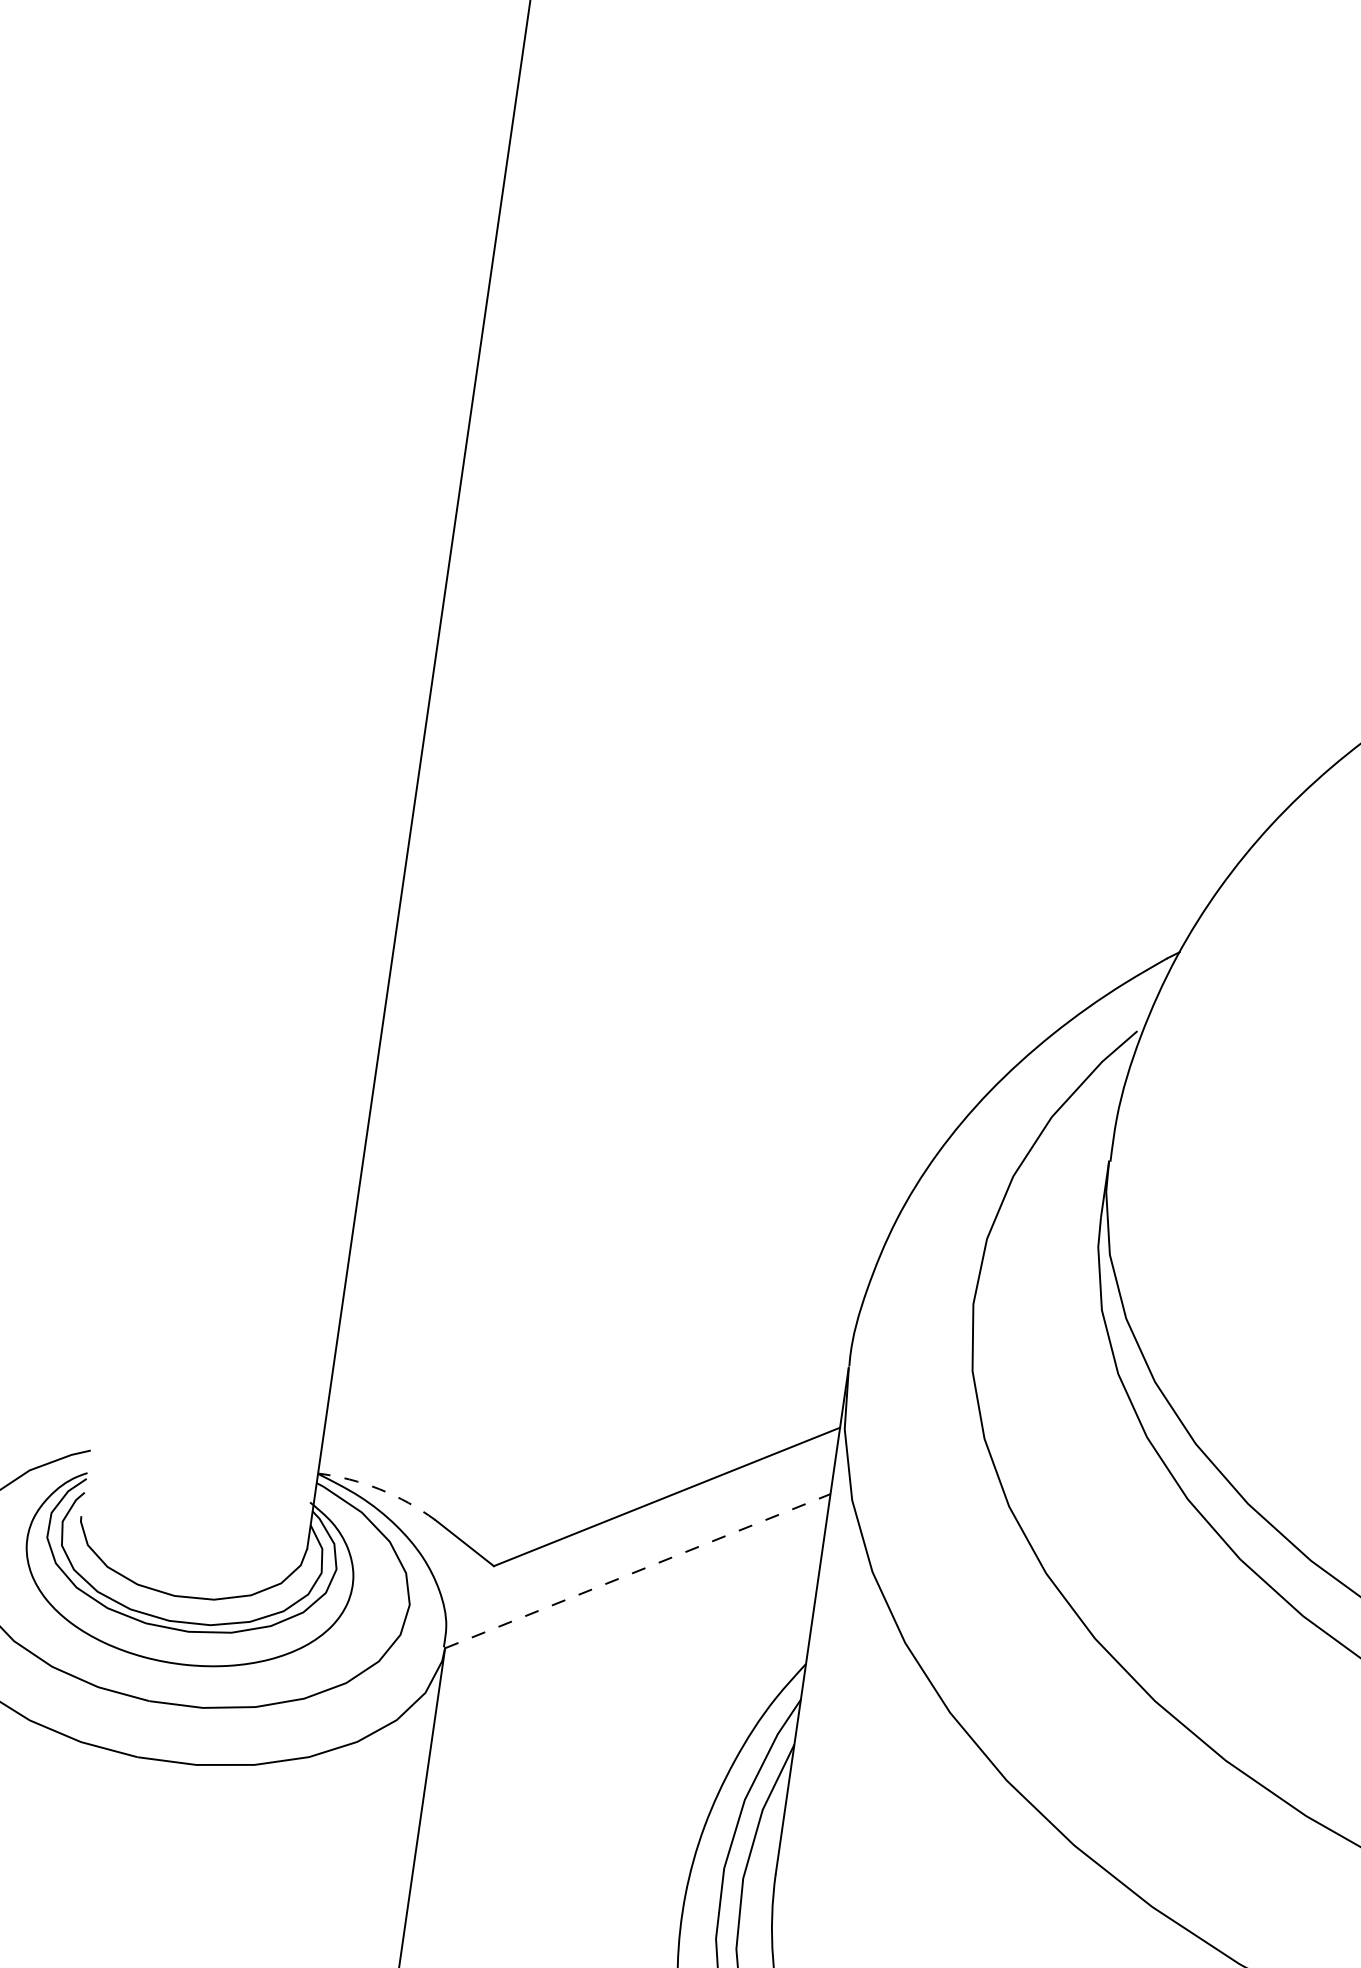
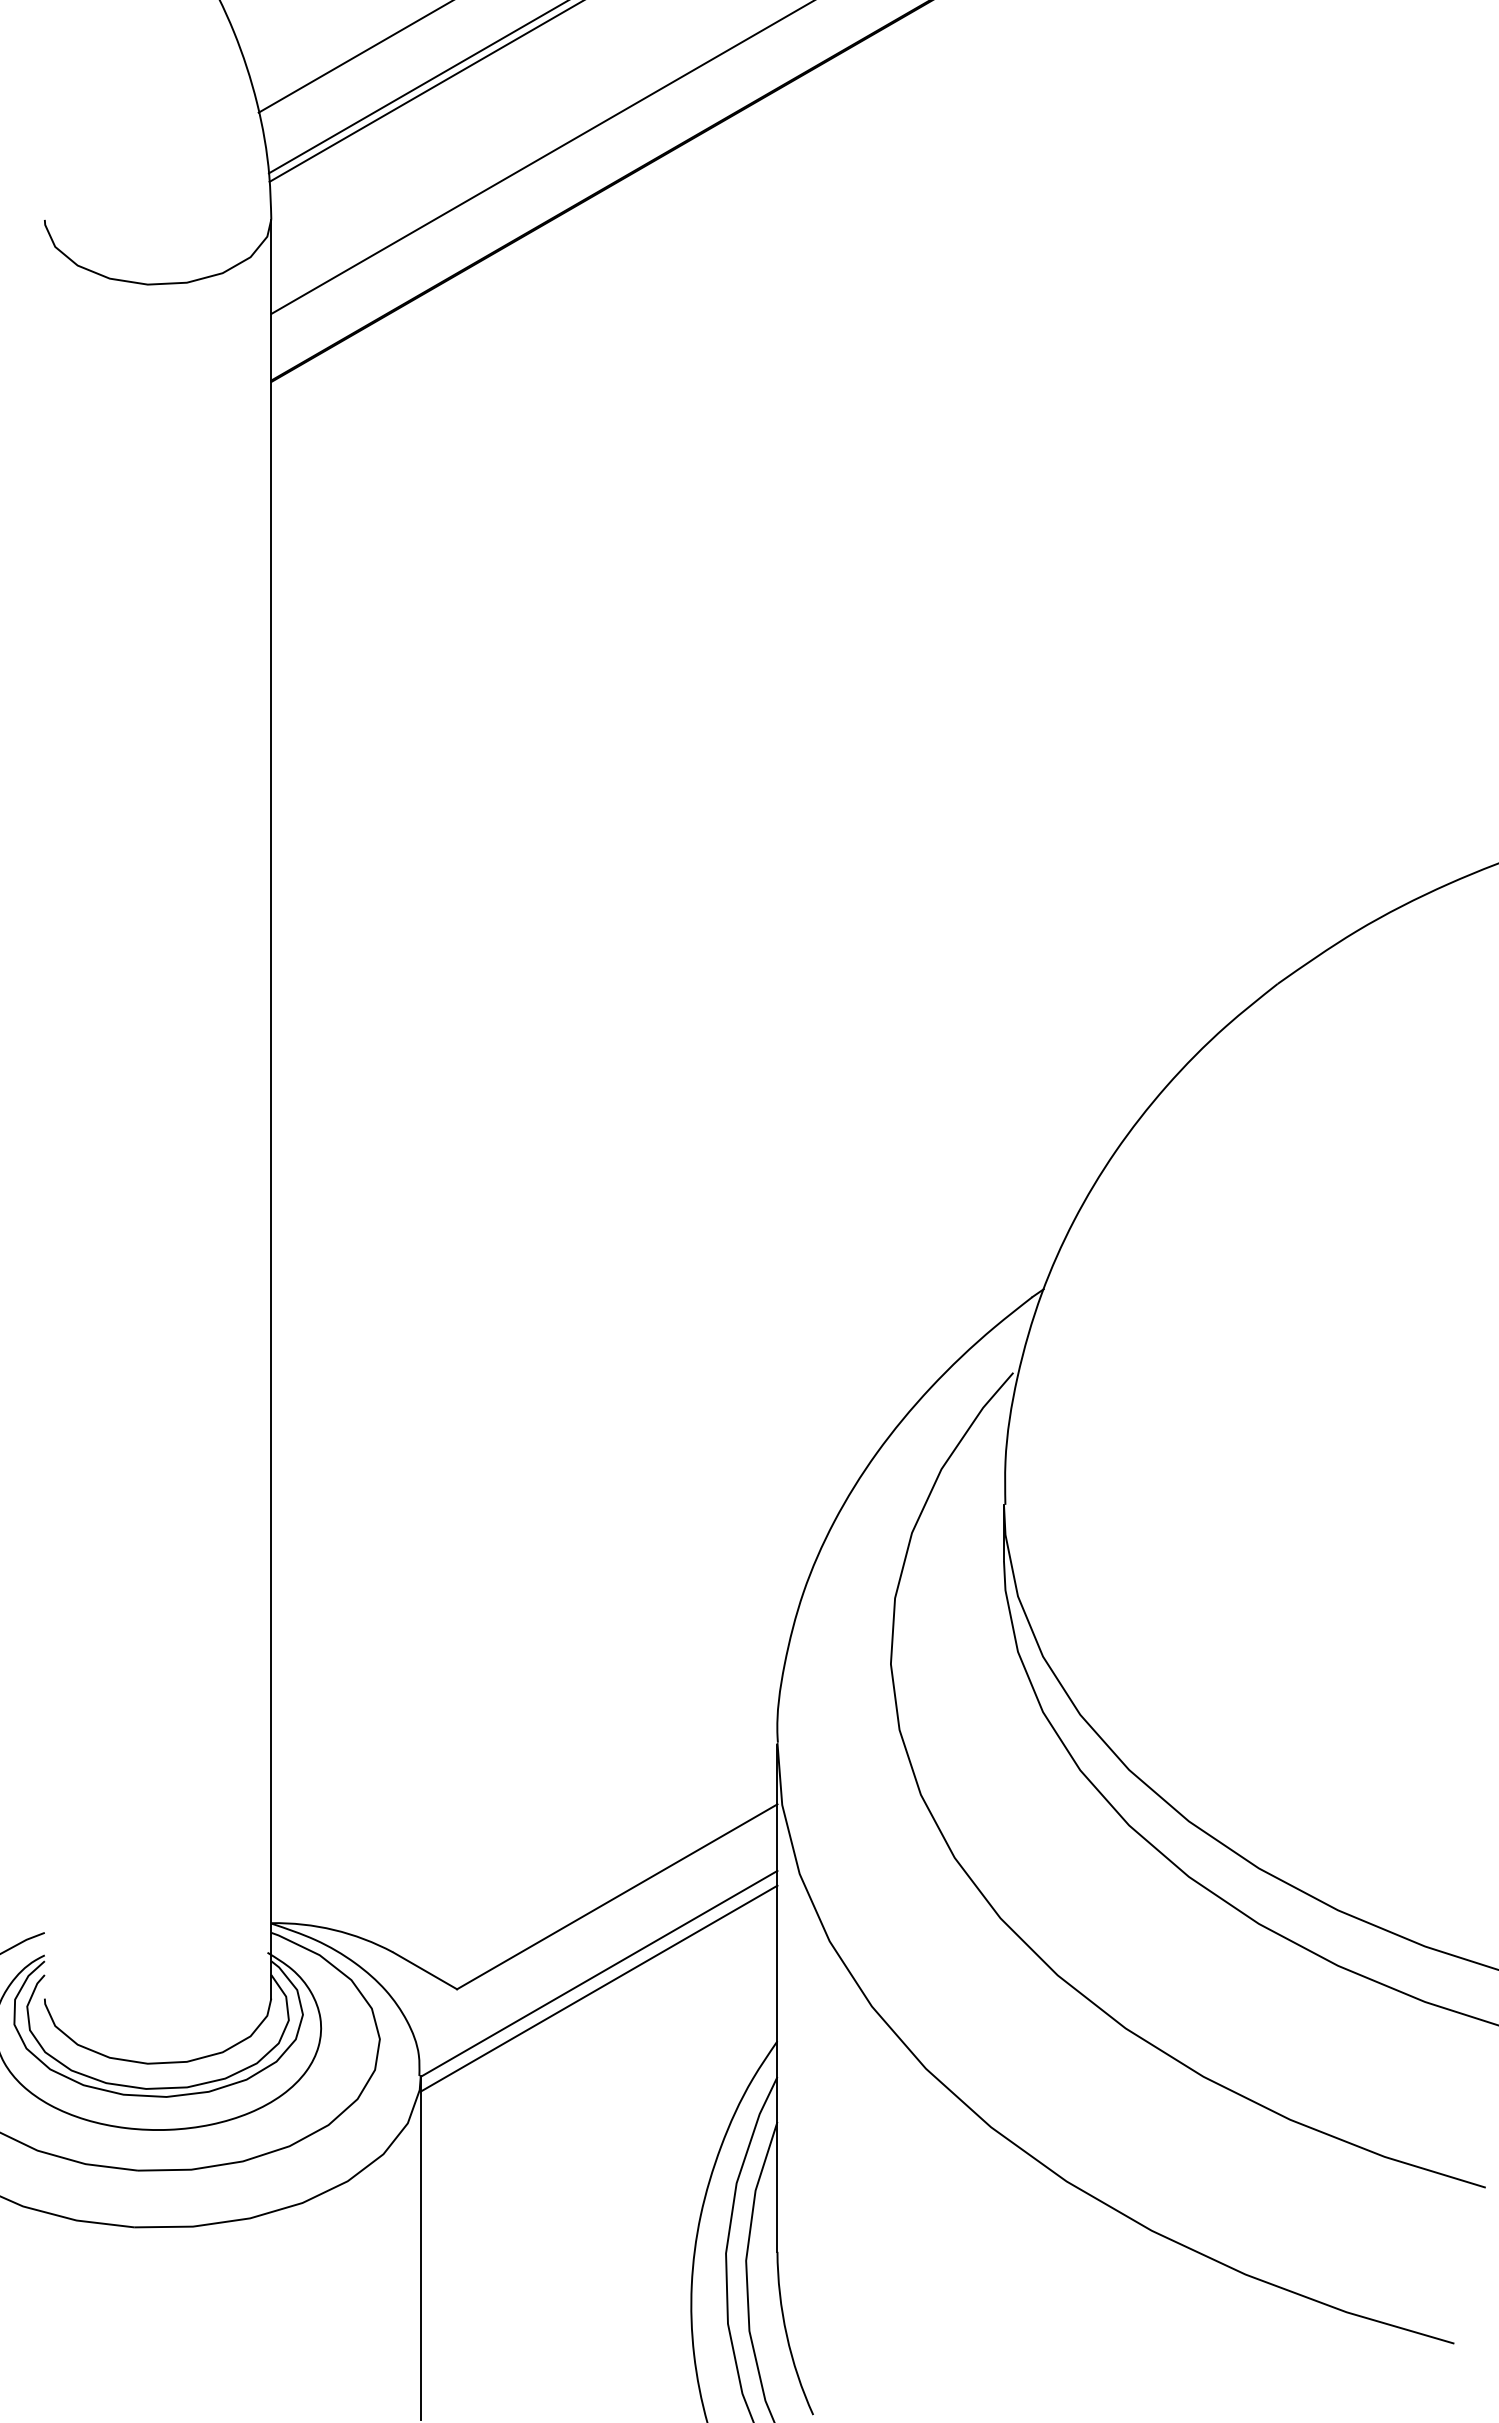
arc: (380, 1488) -> (334, 1929), dashed -> solid
line: (638, 1570) -> (599, 1973), dashed -> solid
line: (635, 1585) -> (598, 1988), added

